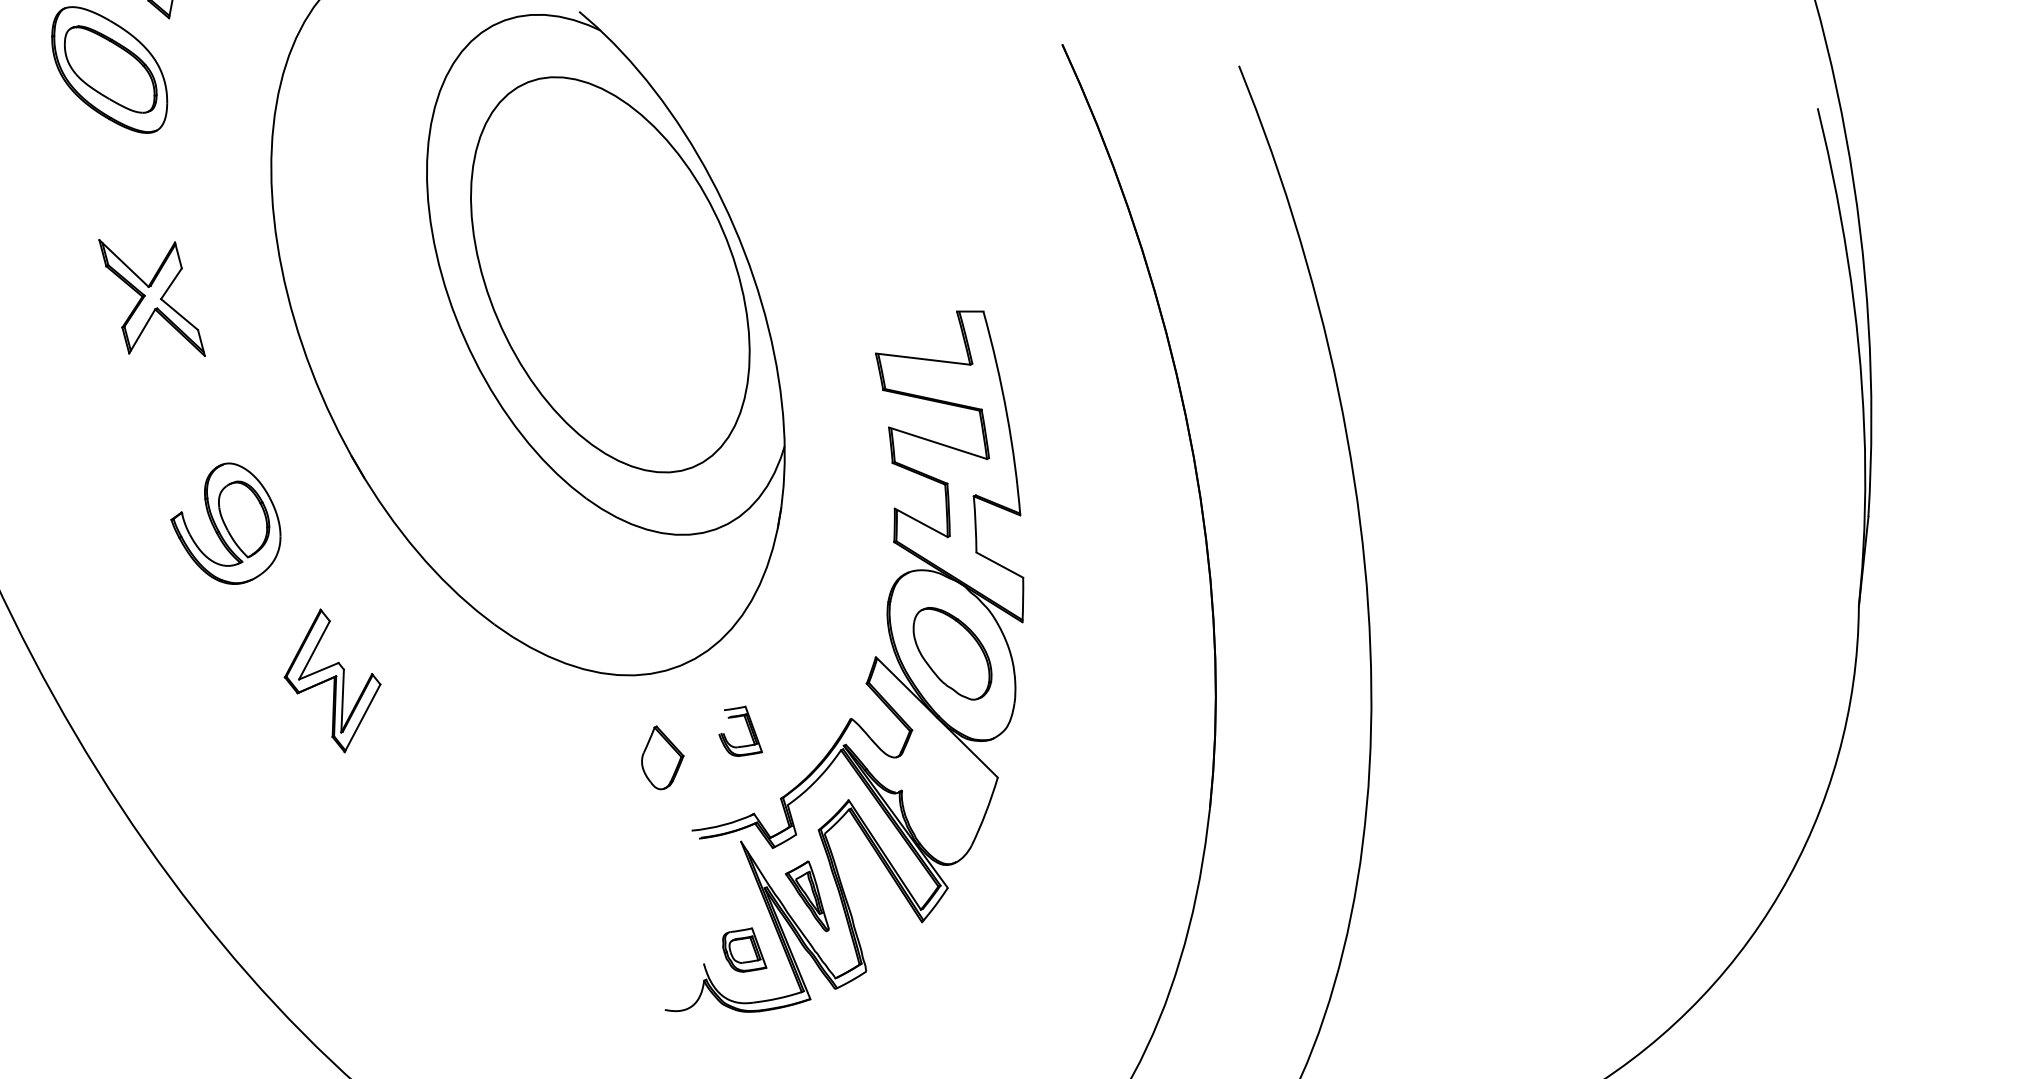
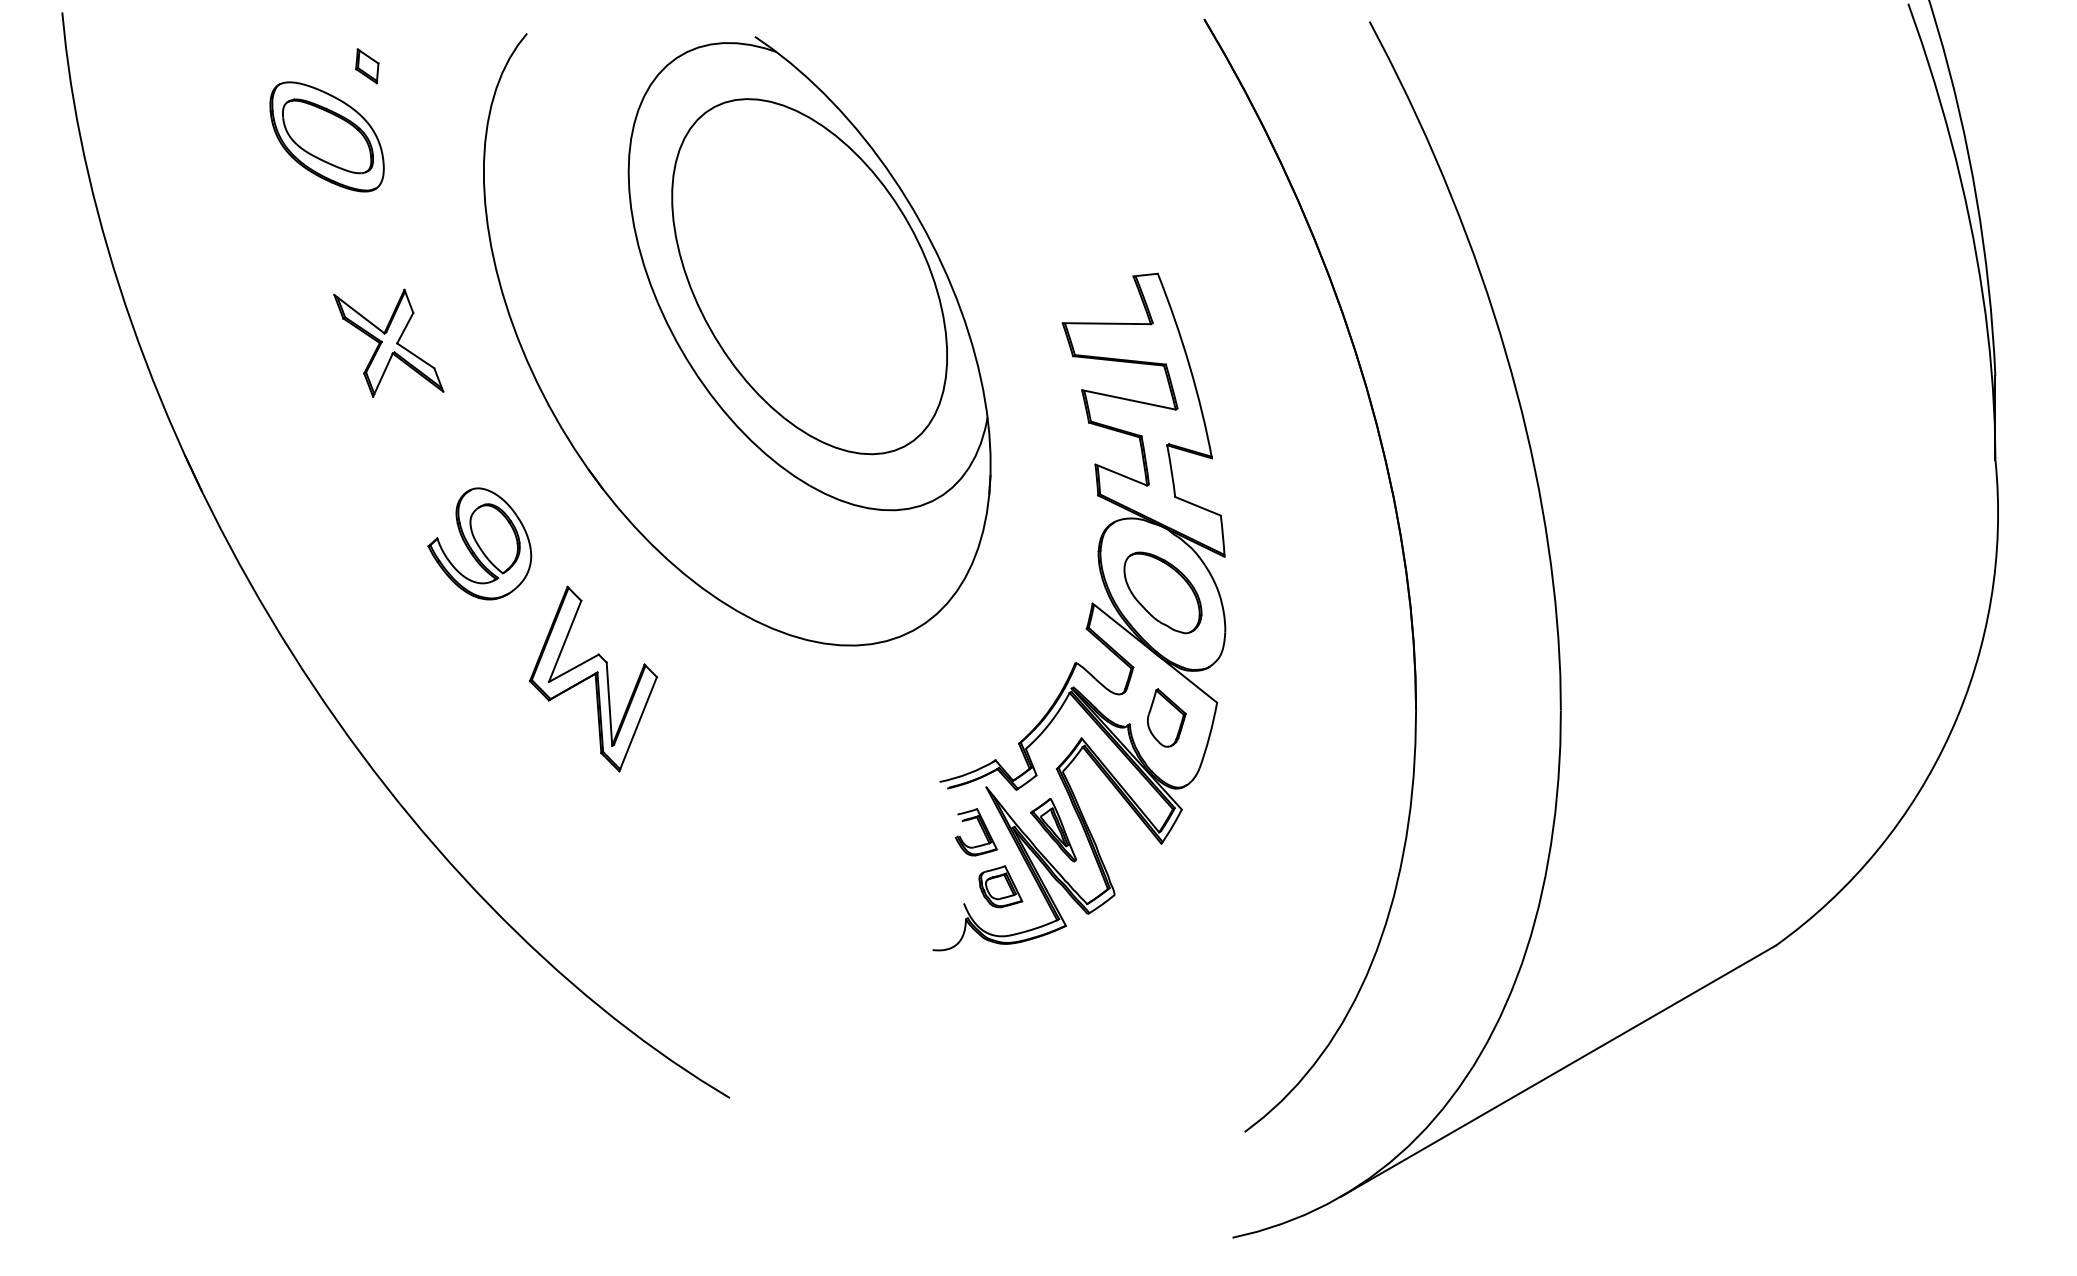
part: (331, 680) -> (592, 678), size x1.43
part: (747, 728) -> (981, 829), moved
part: (662, 757) -> (1166, 717), moved

